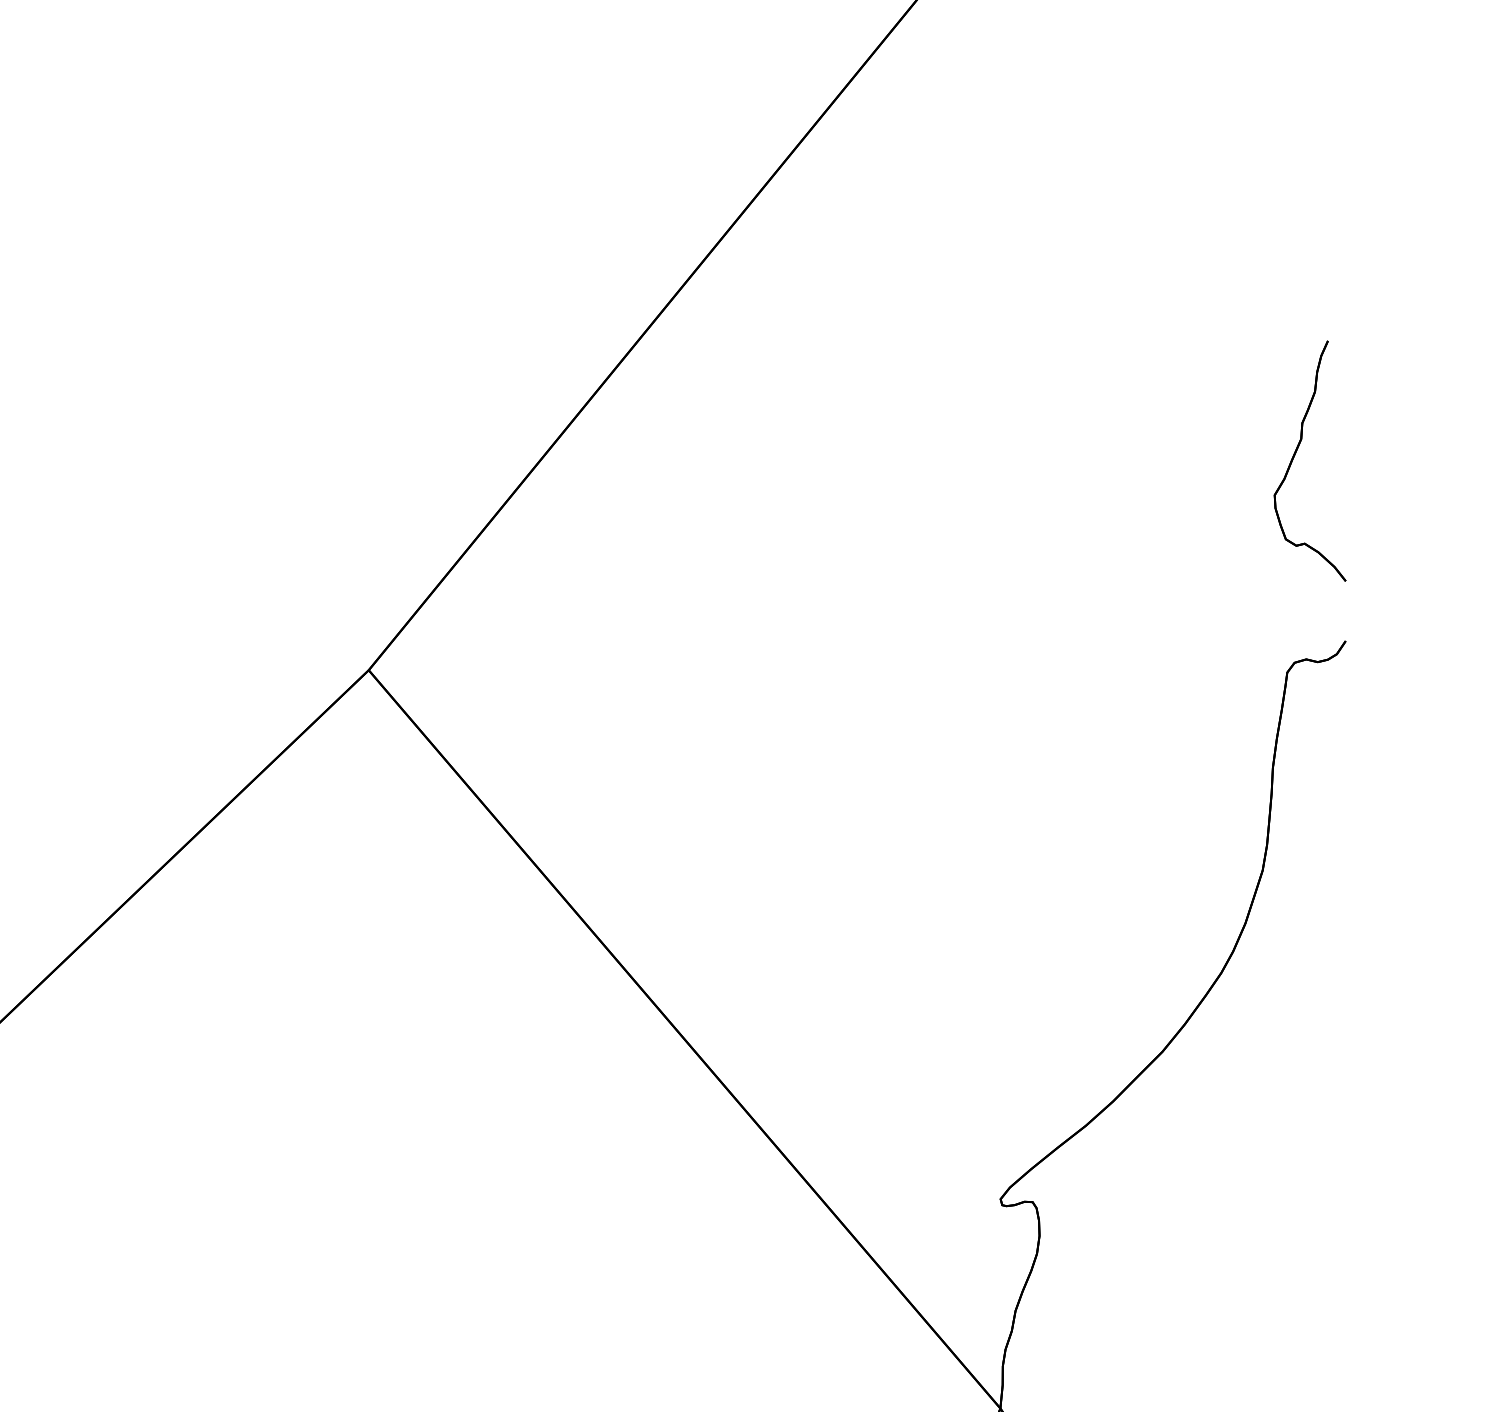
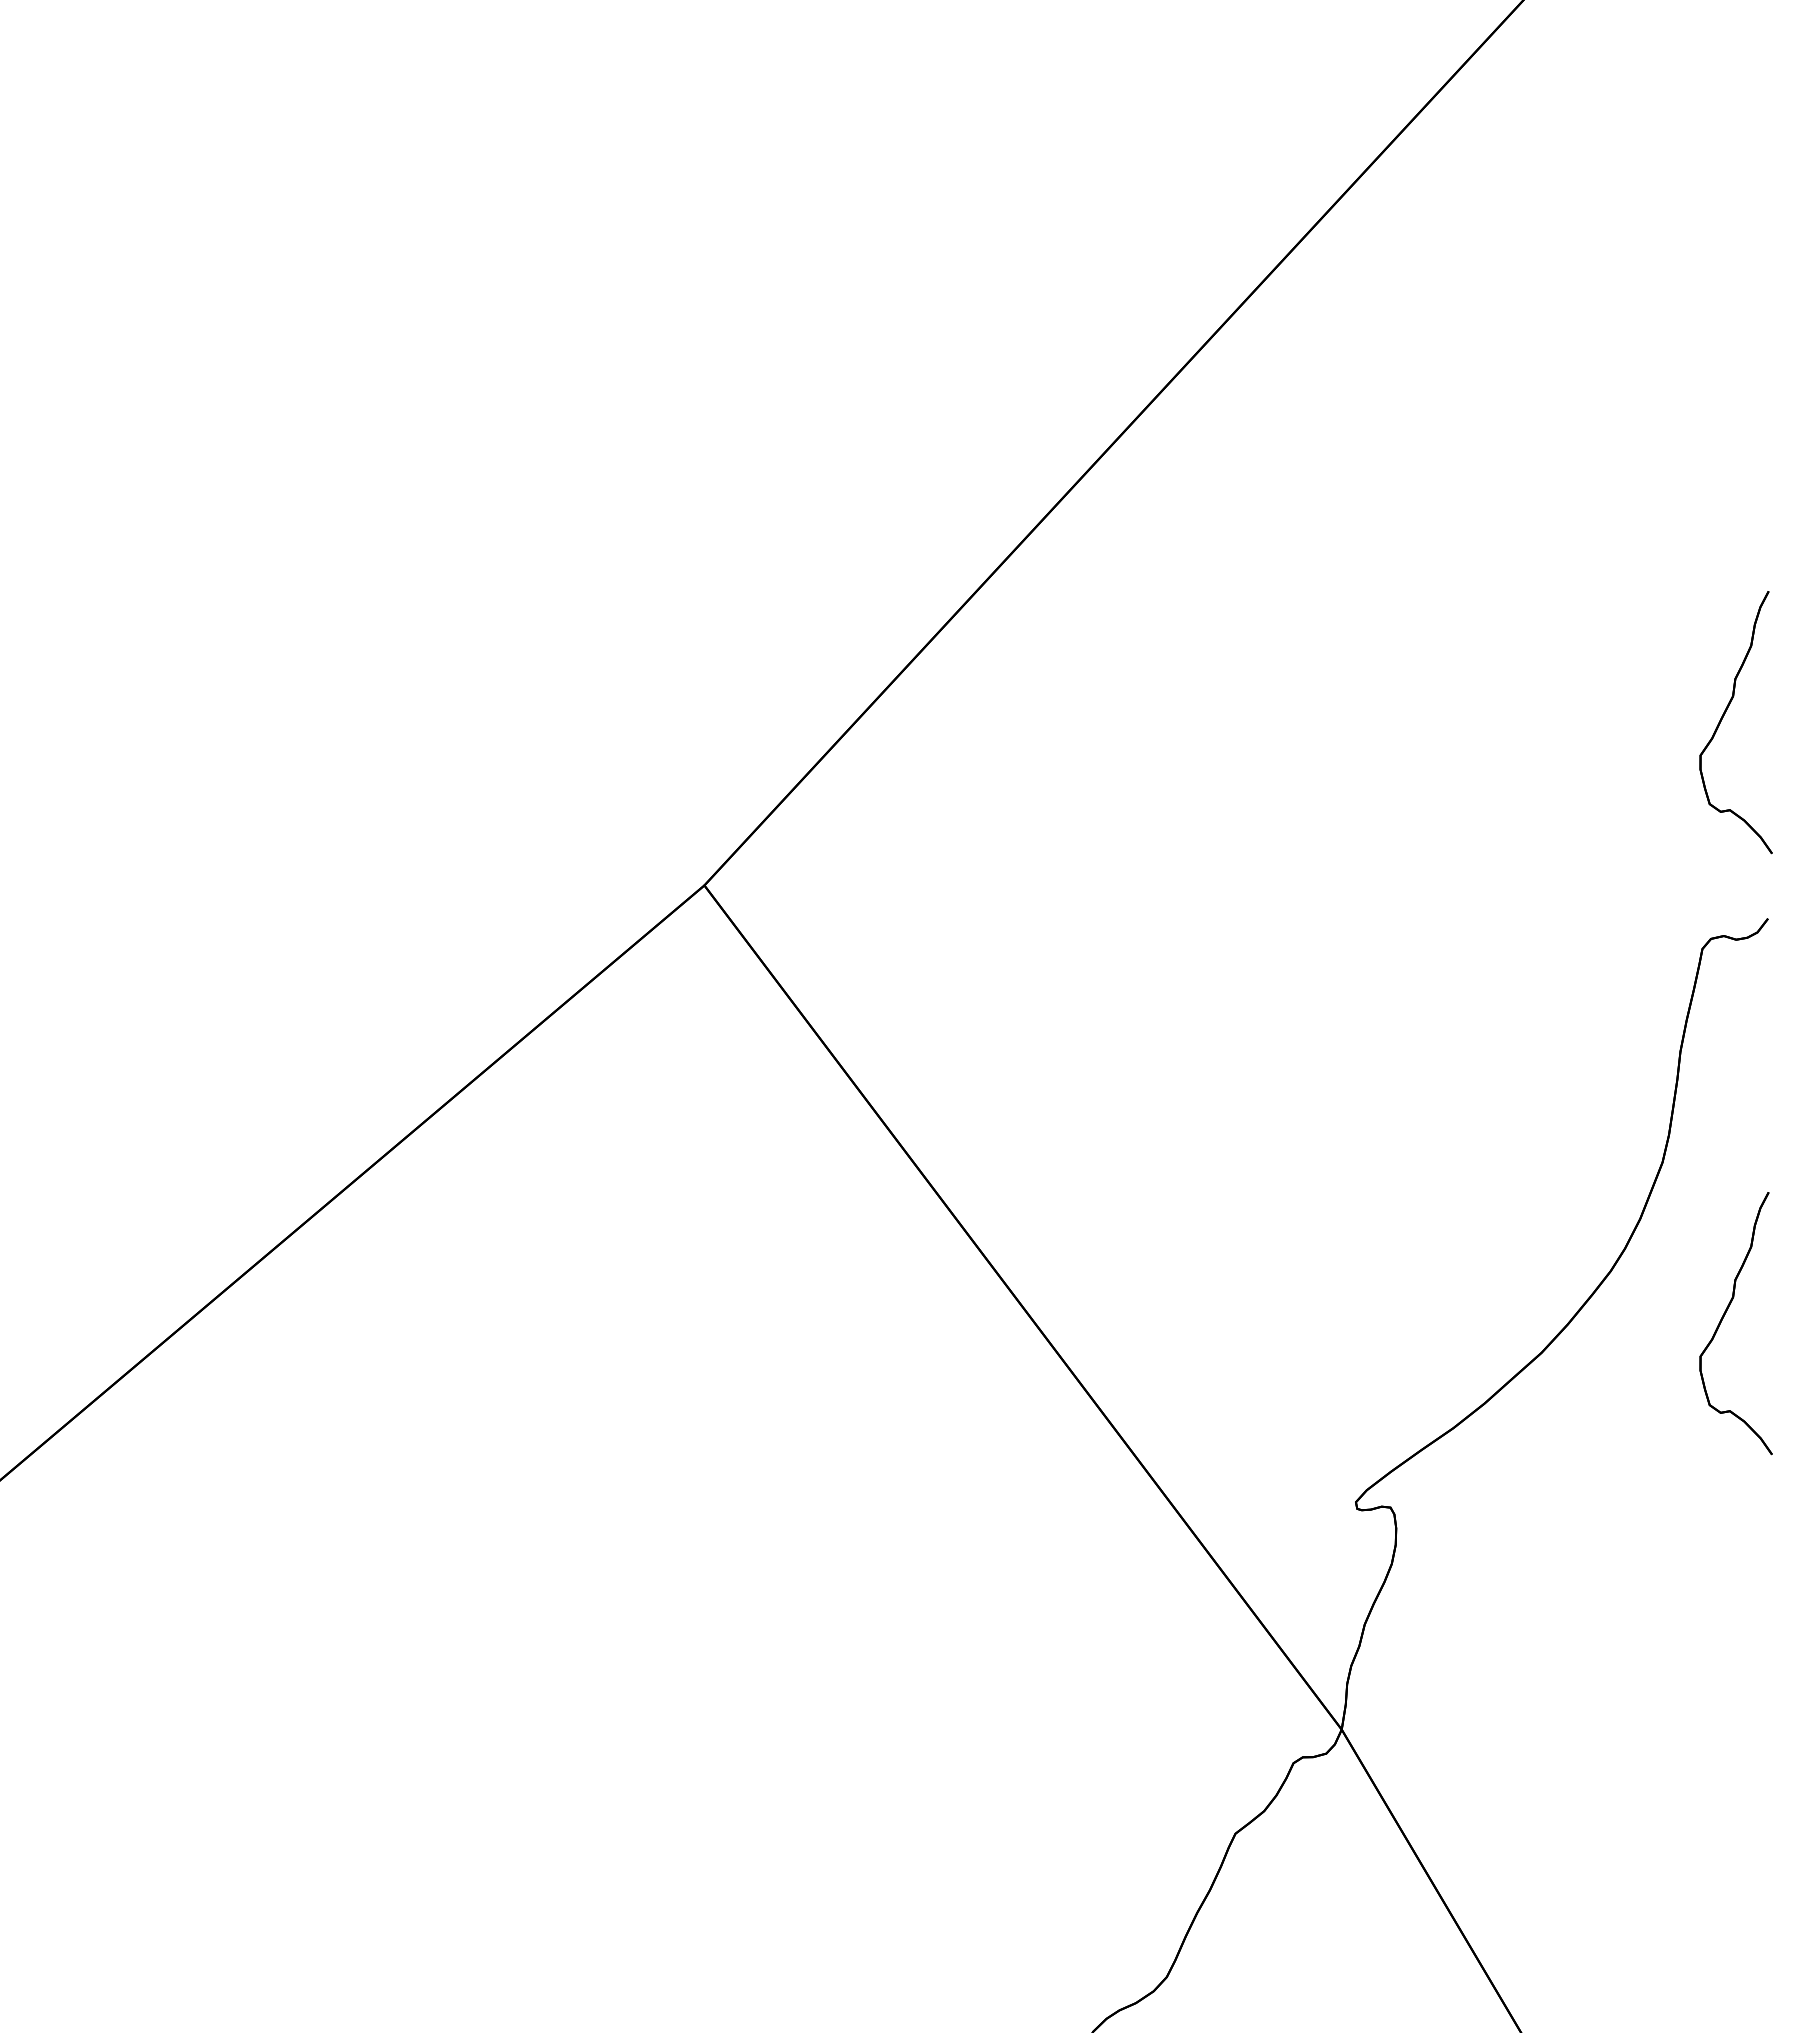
part: (1327, 1010) -> (1723, 1318), added

